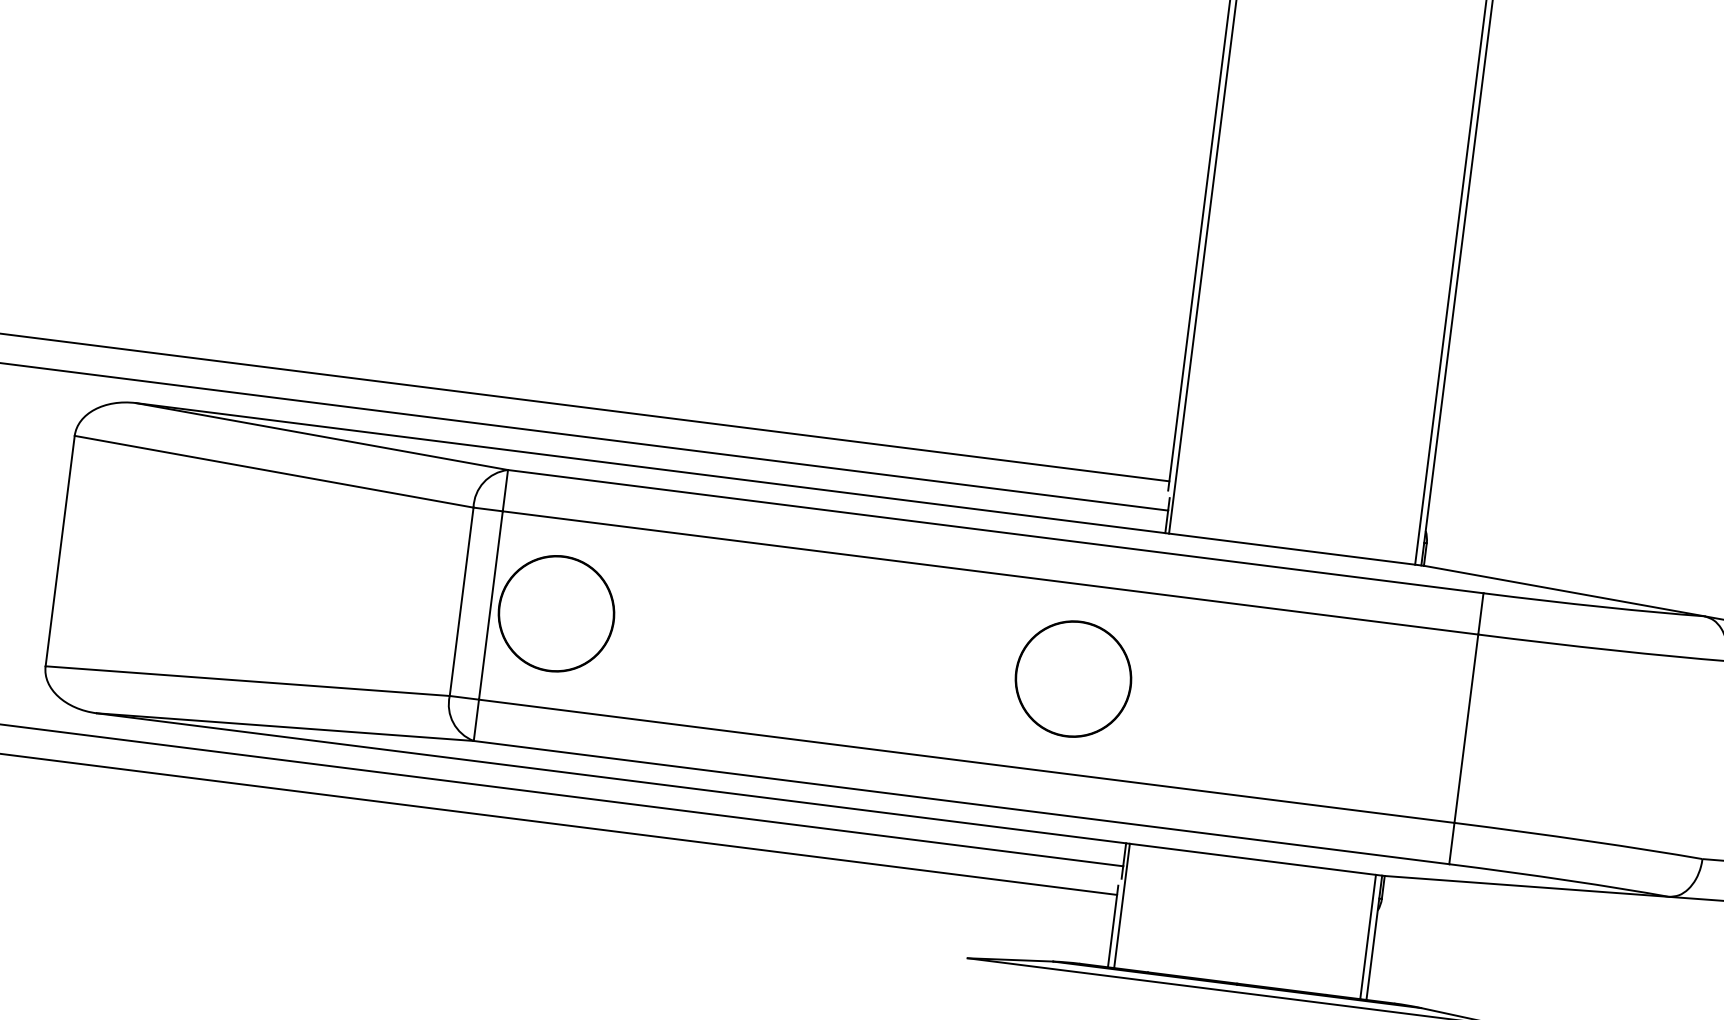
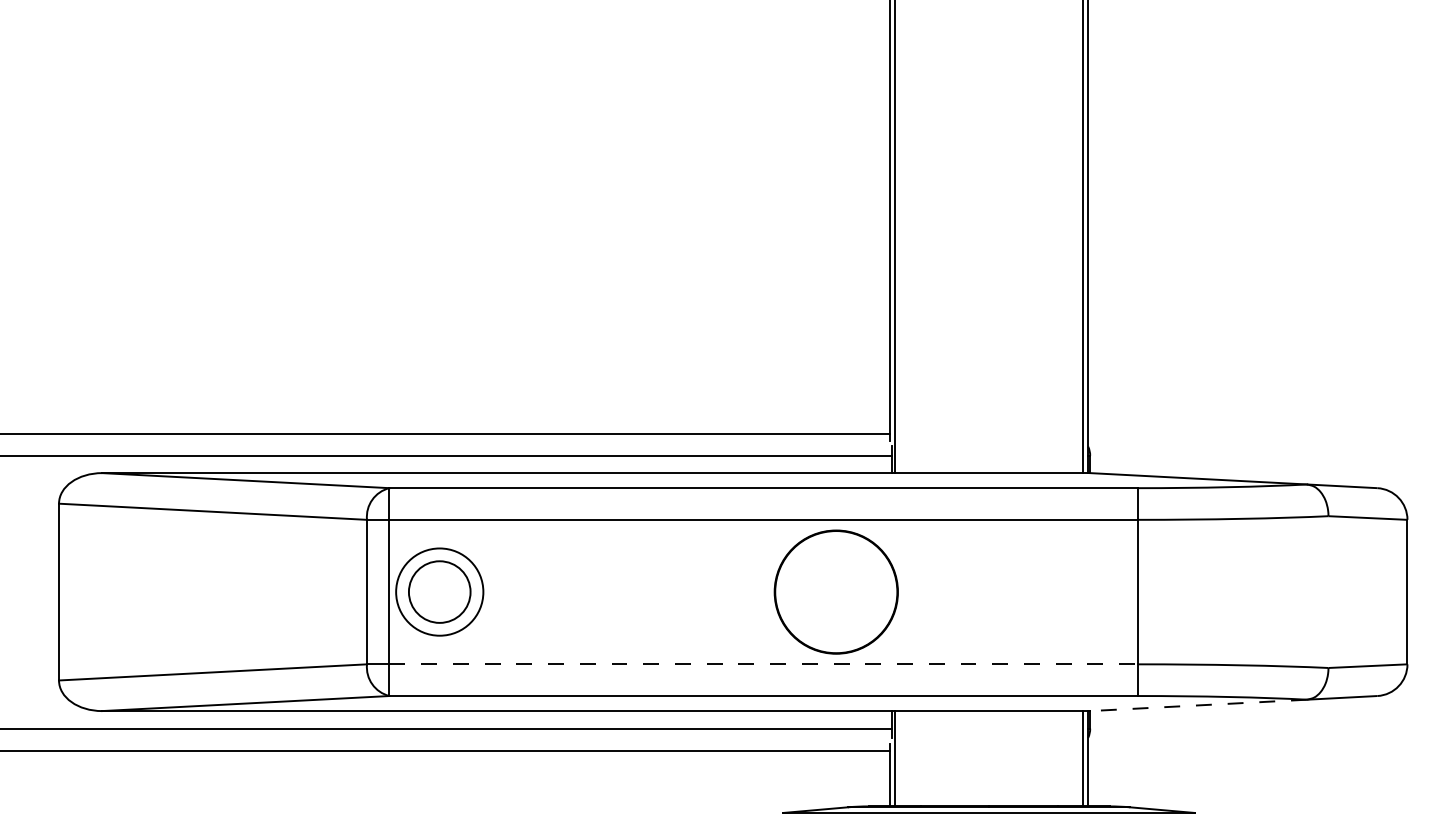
circle: (556, 614) -> (439, 592), size x0.7
circle: (1073, 678) -> (836, 591), size x1.4
line: (967, 761) -> (764, 664), solid -> dashed
line: (1526, 886) -> (1198, 705), solid -> dashed

